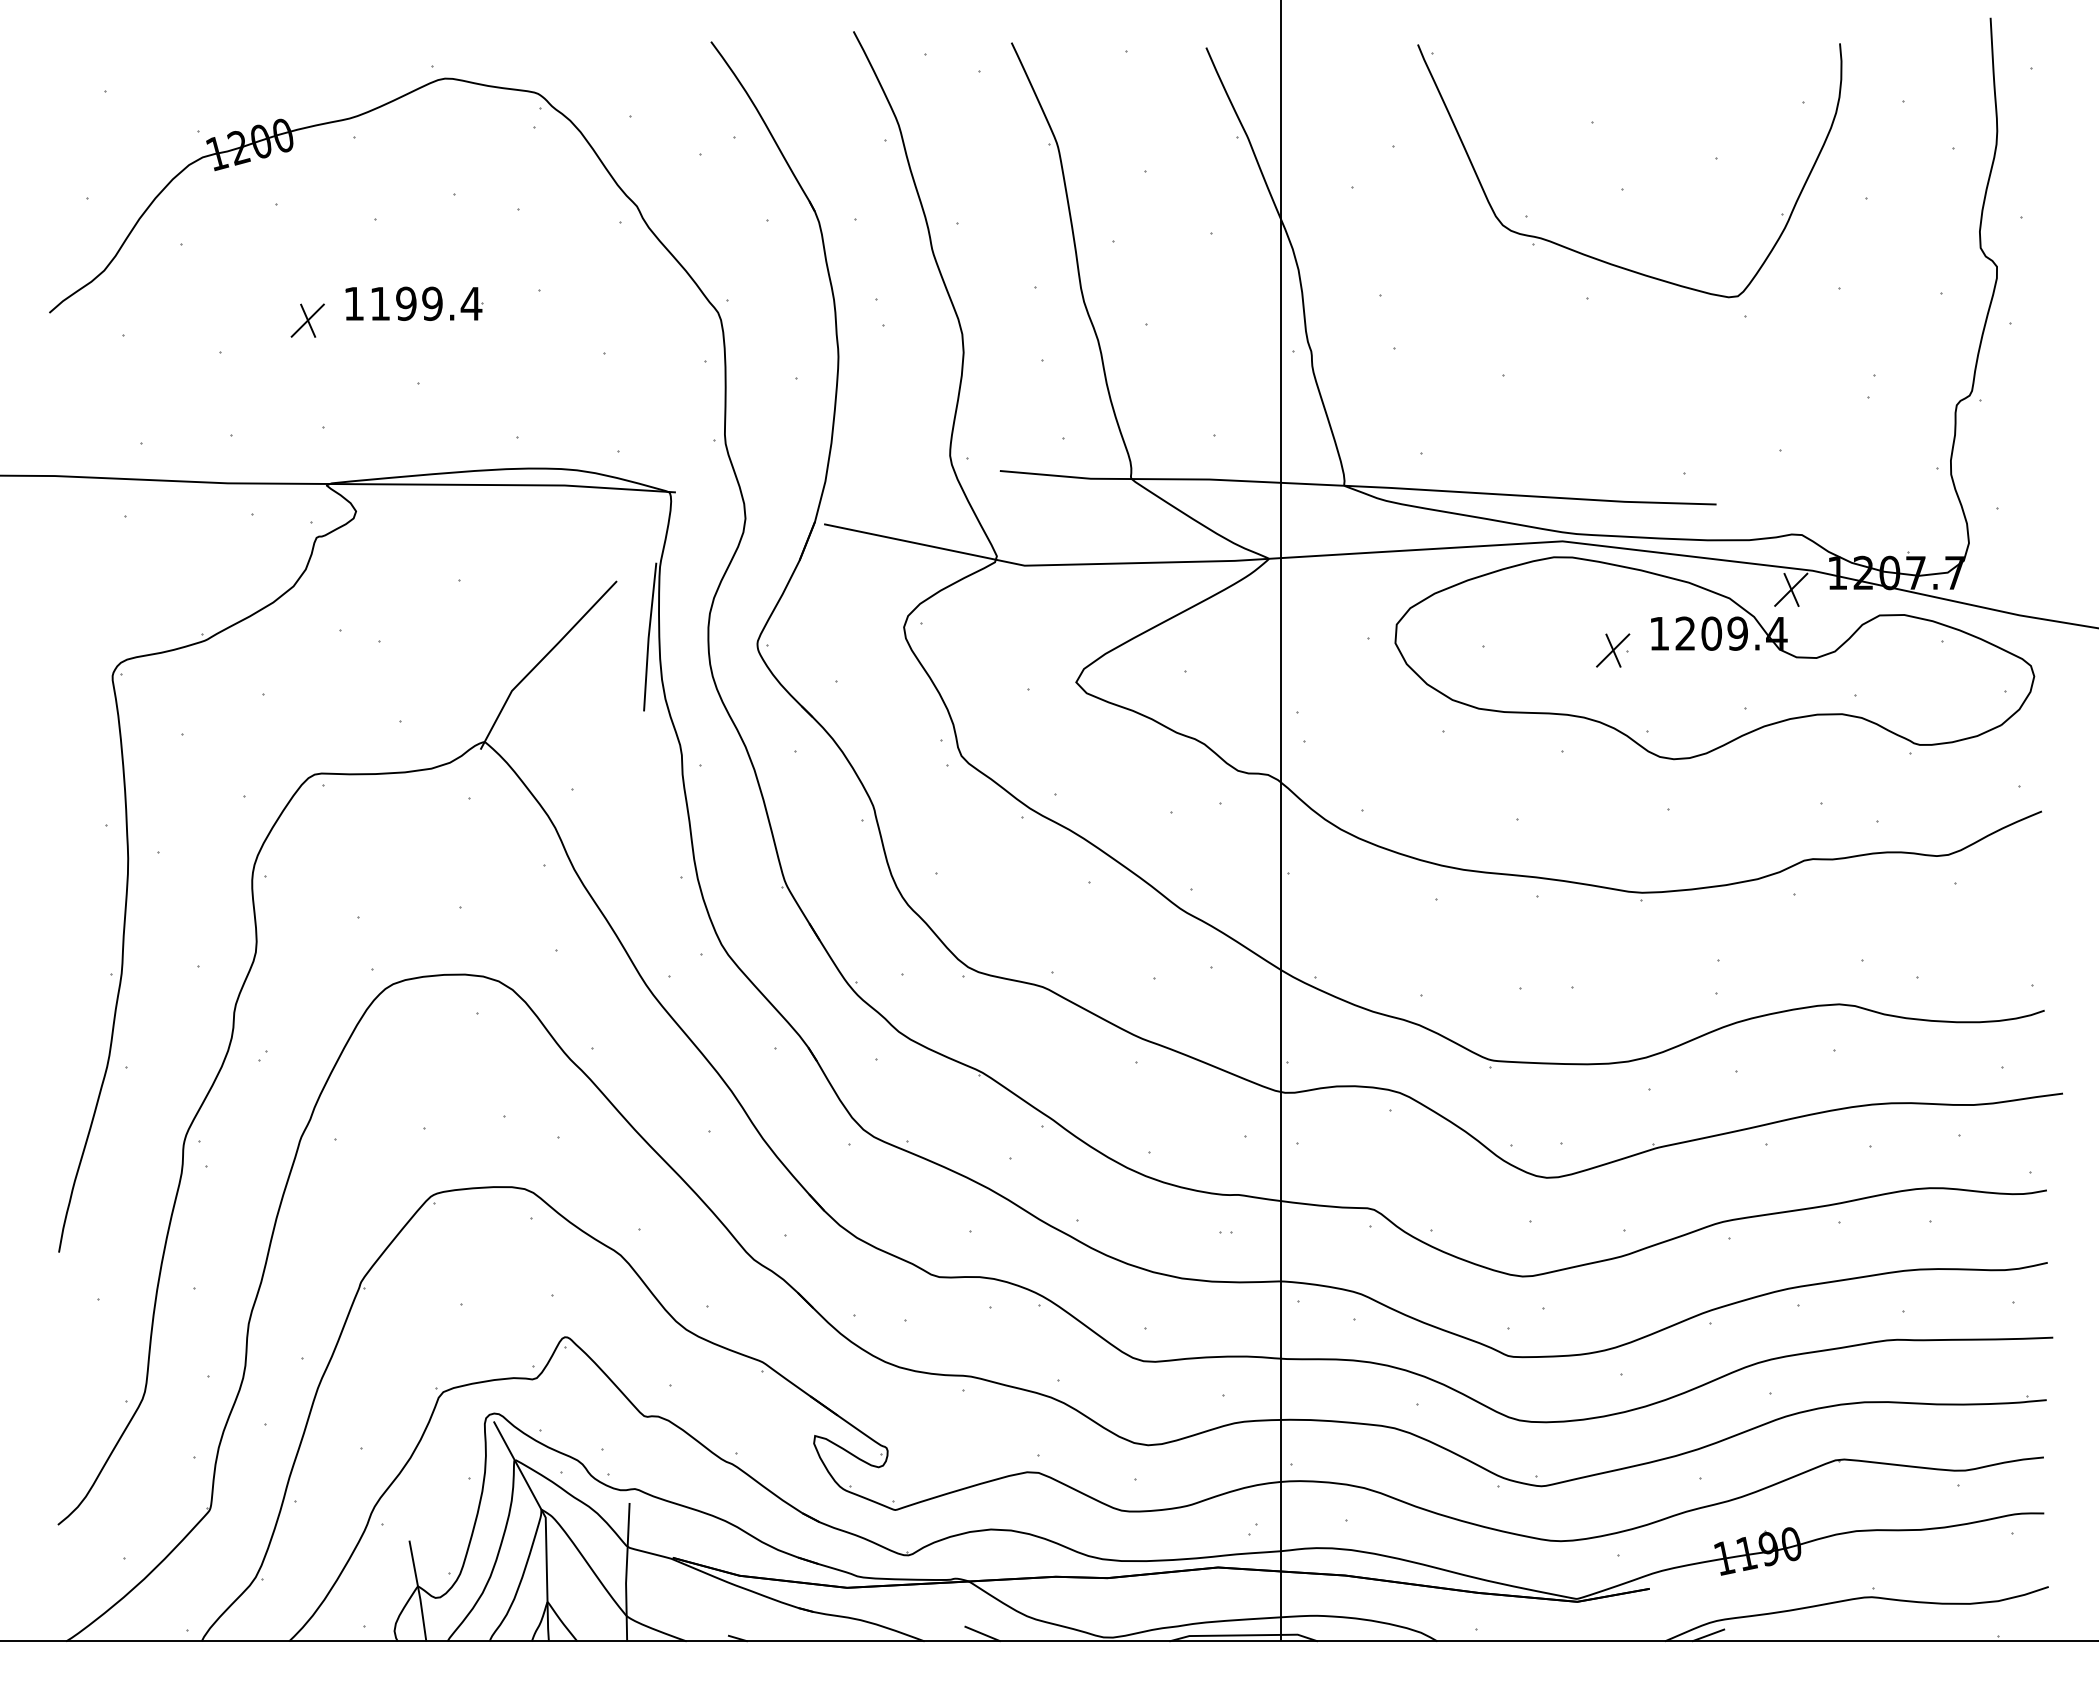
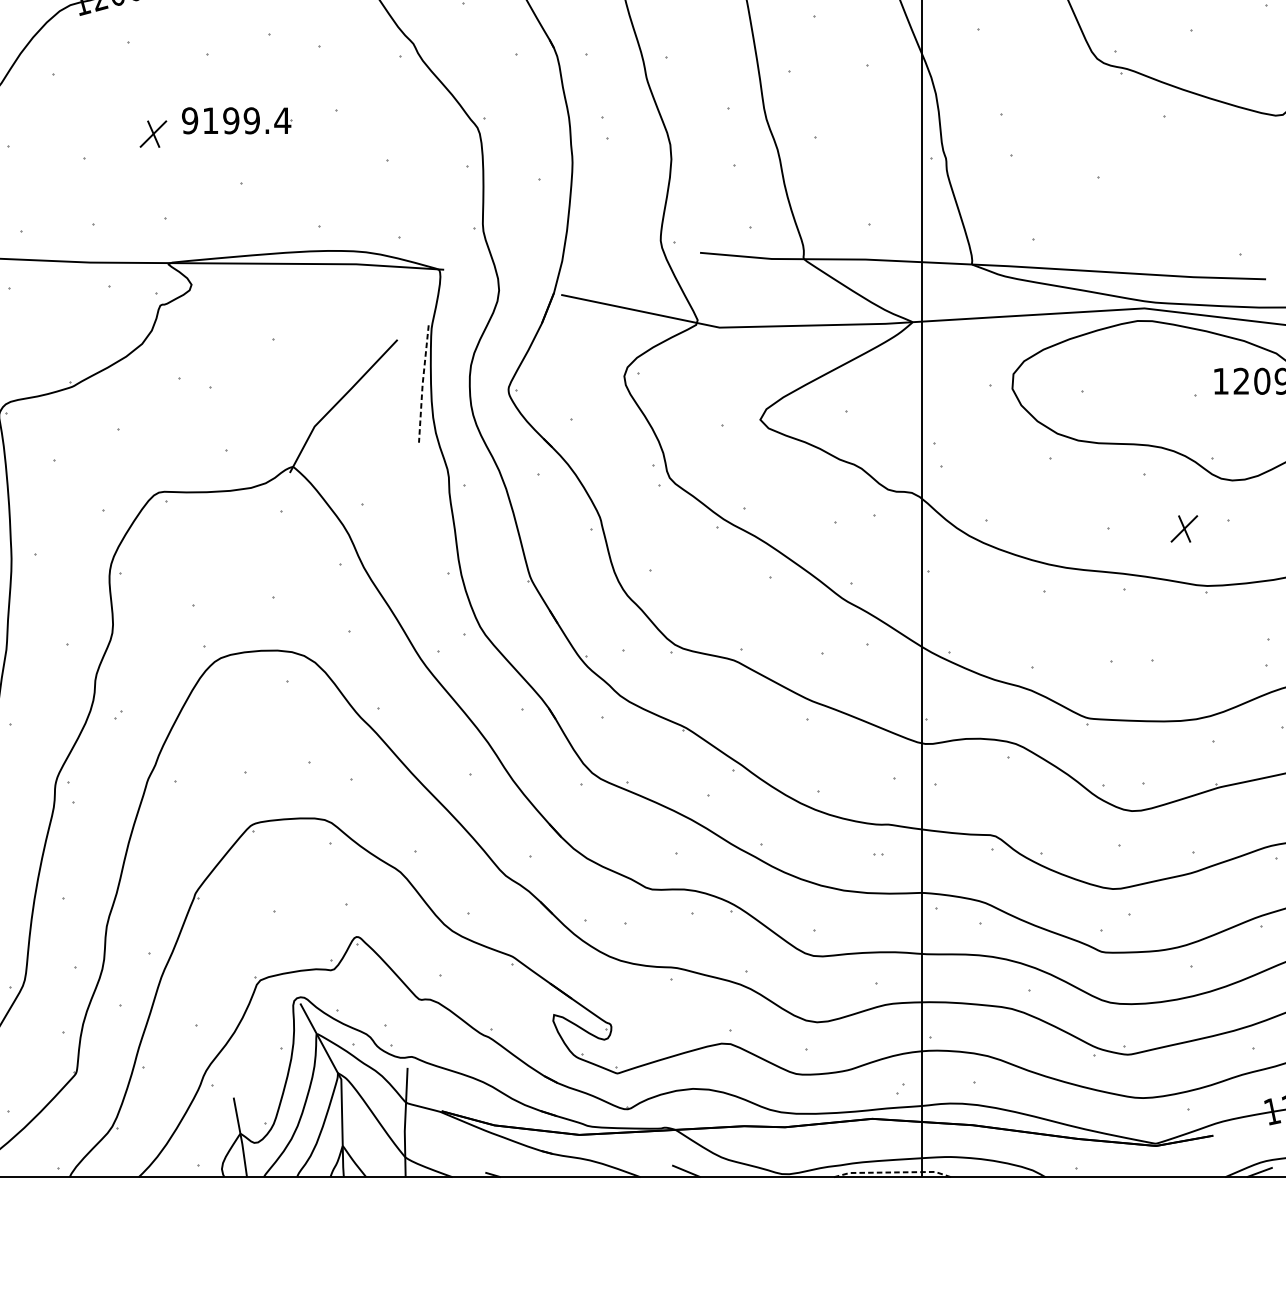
text: (353, 303) -> (189, 120), 1199.4 -> 9199.4
line: (648, 638) -> (422, 385), solid -> dashed
part: (1613, 650) -> (1184, 528), moved
line: (1244, 1635) -> (893, 1172), solid -> dashed

